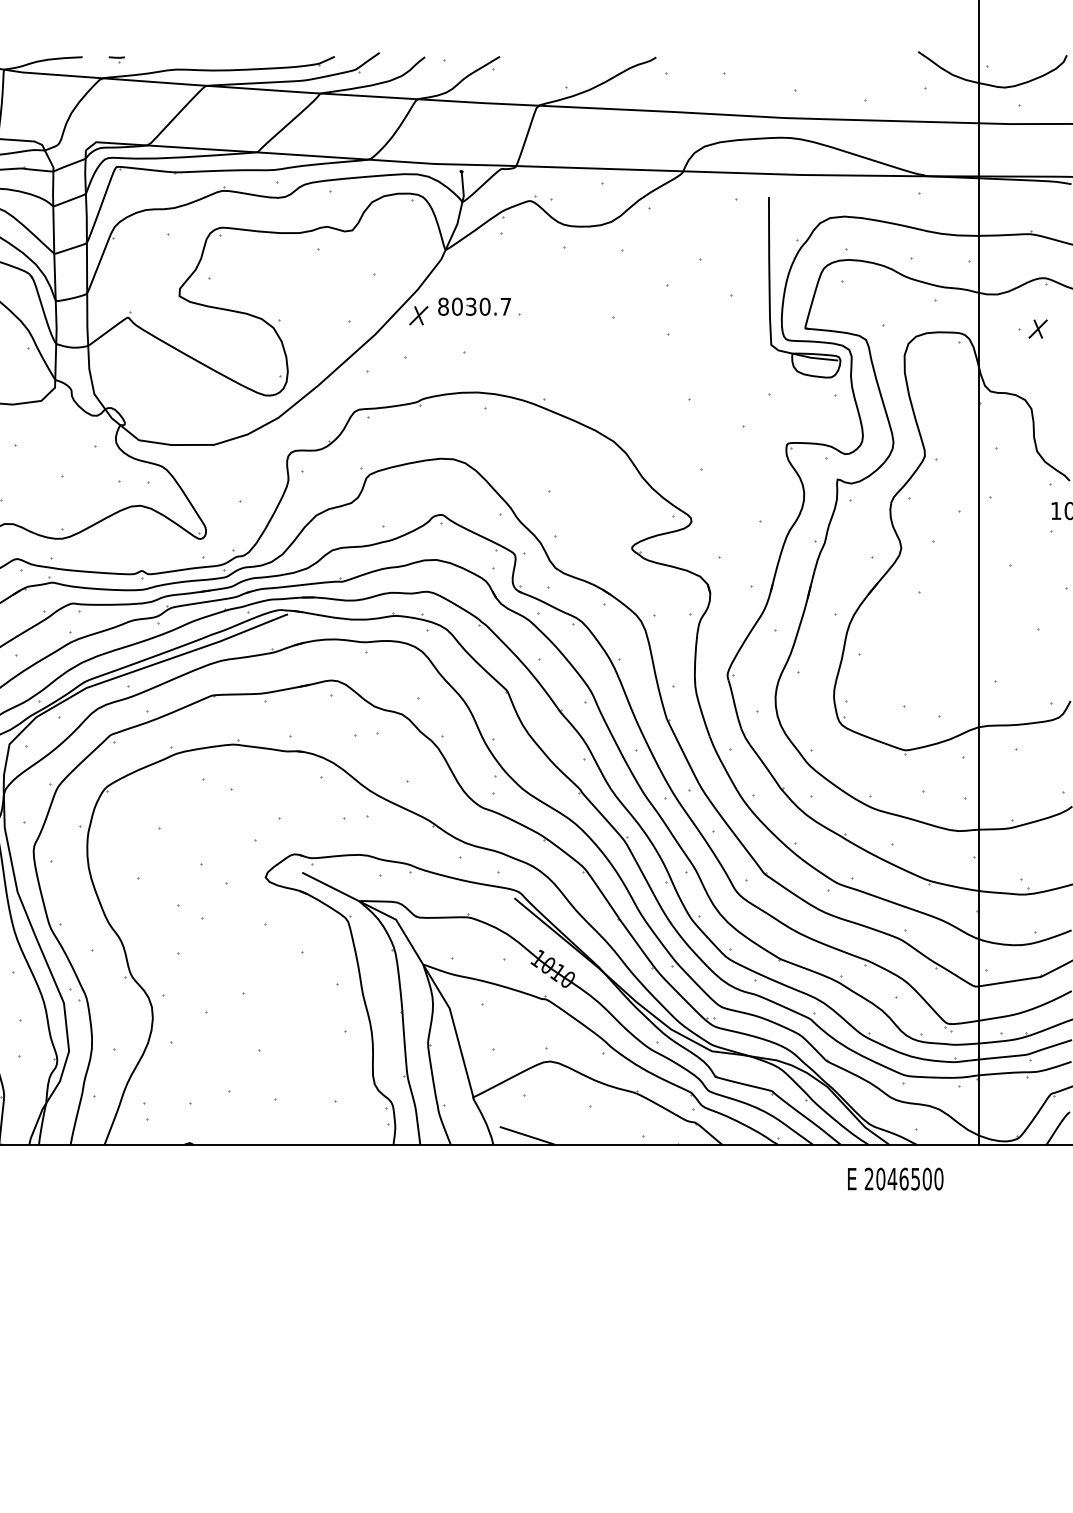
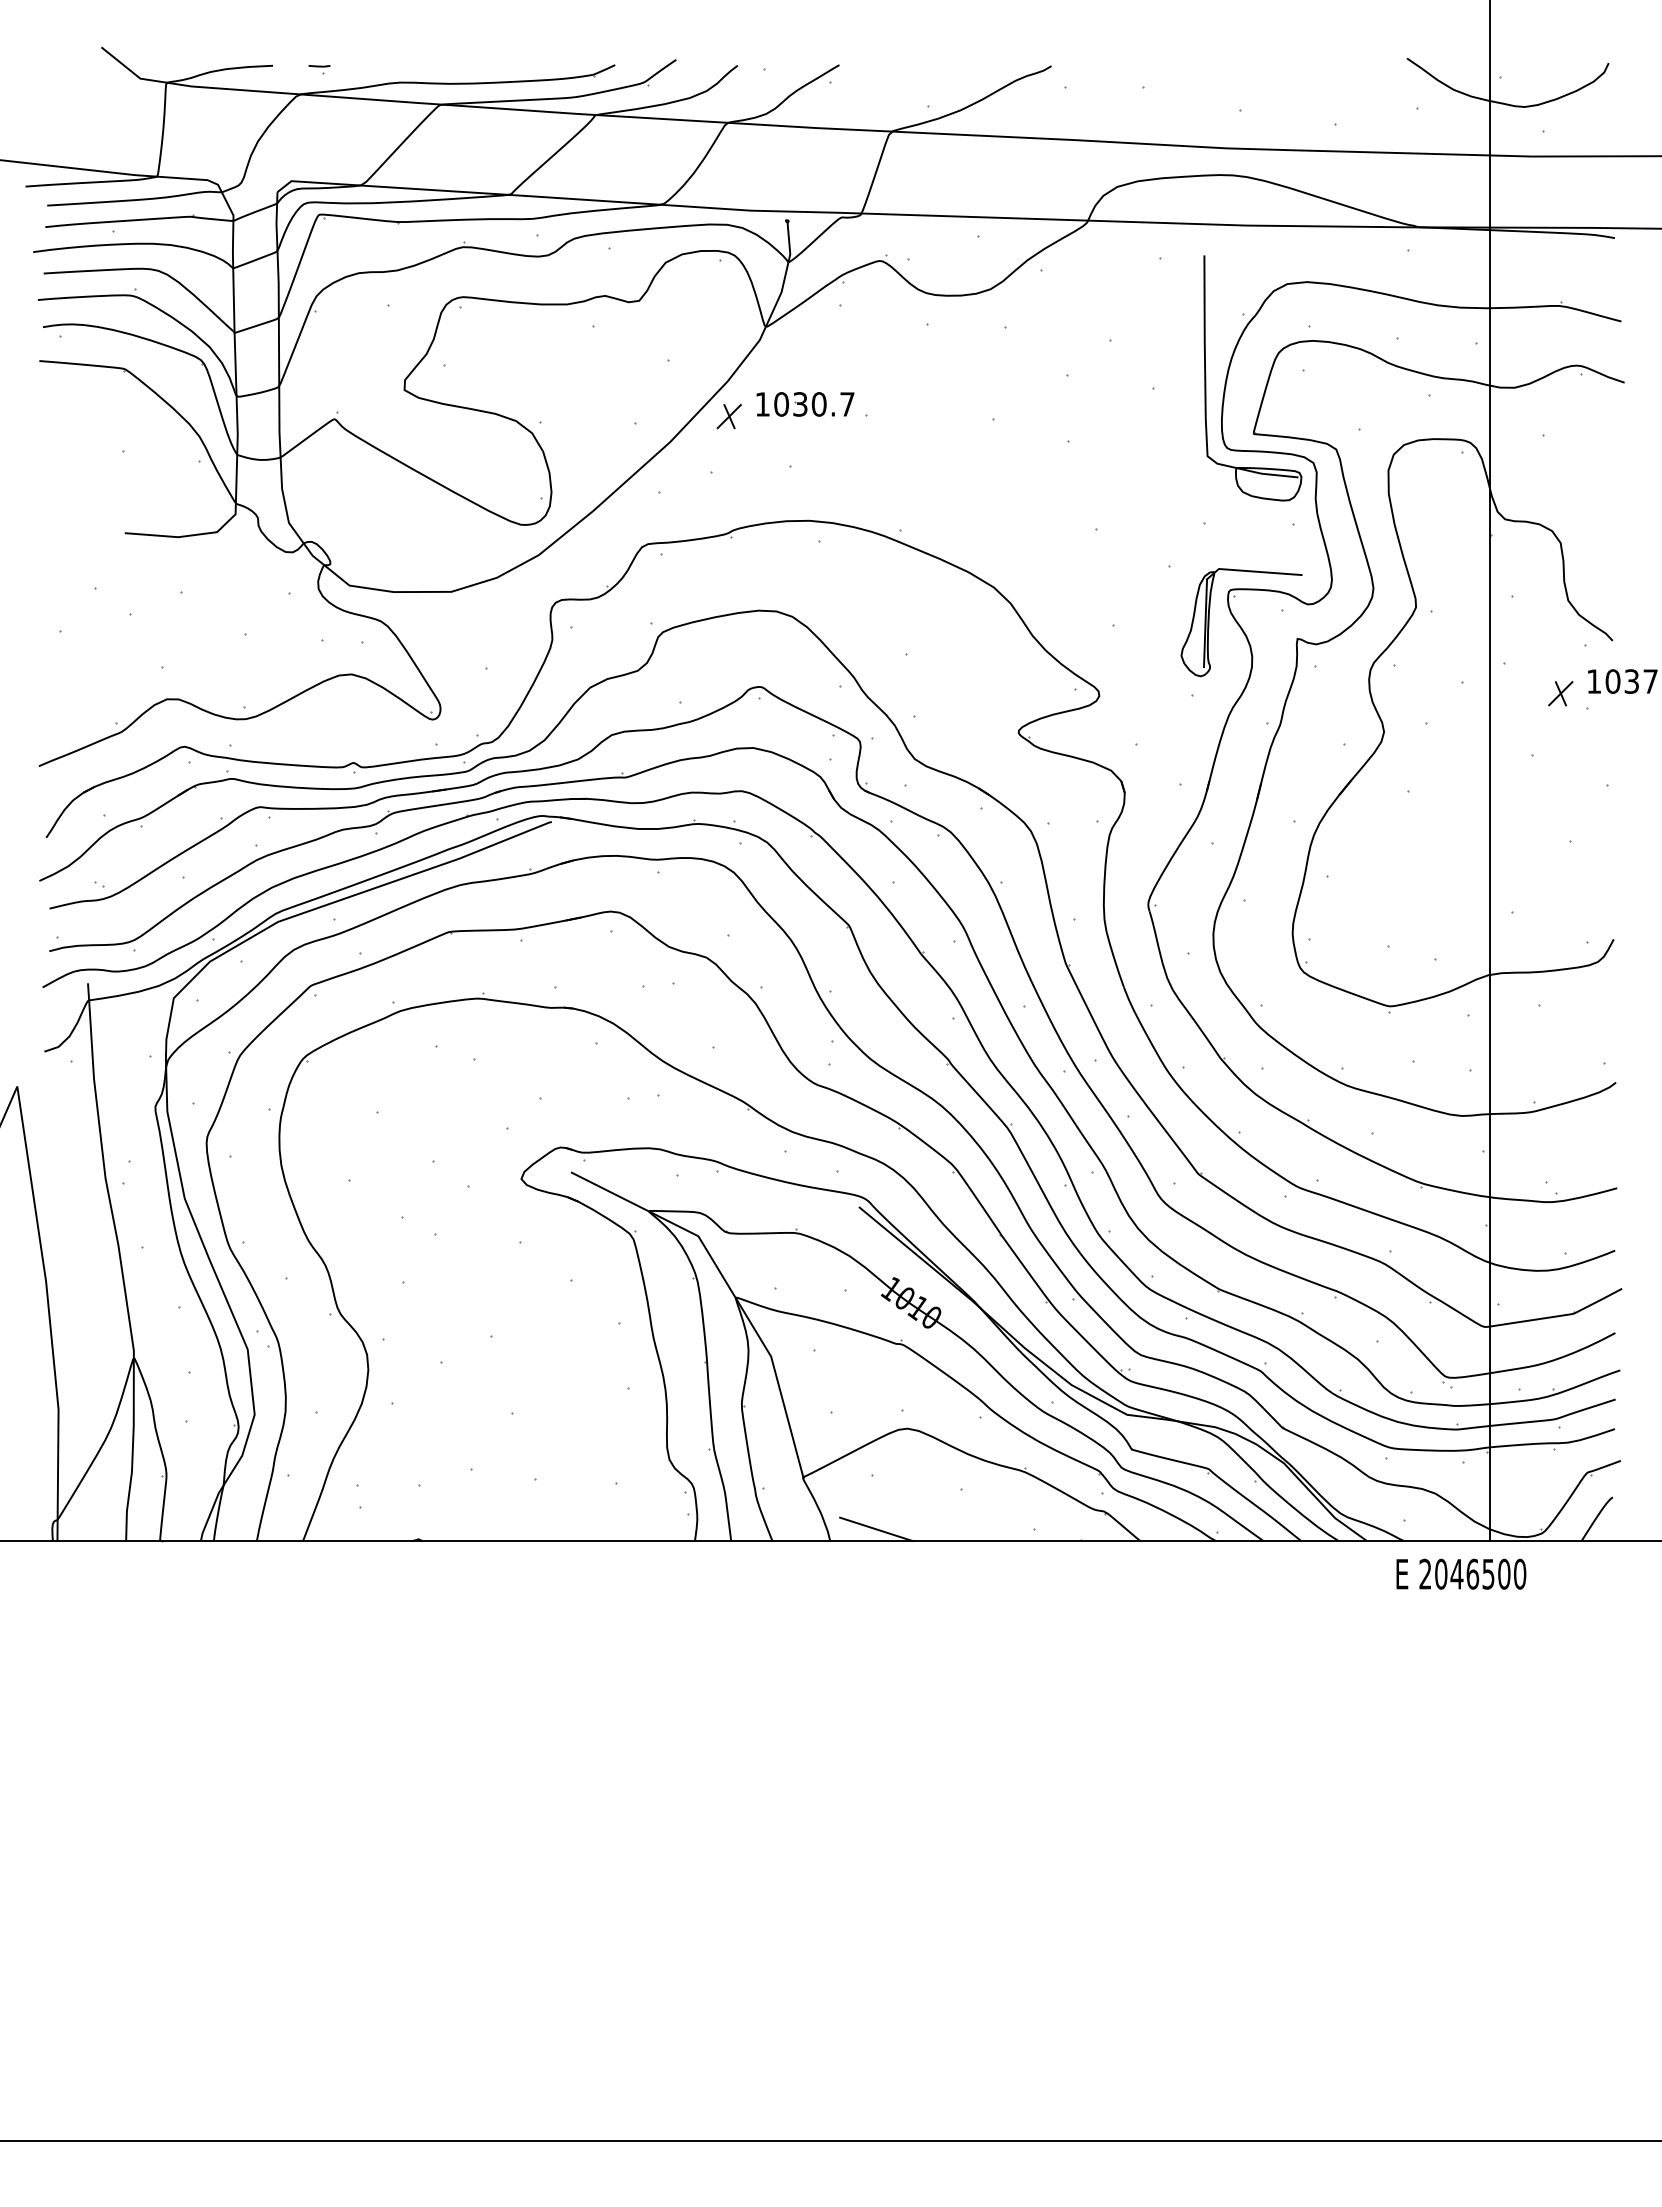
text: (443, 306) -> (762, 404), 8030.7 -> 1030.7
part: (1037, 328) -> (1560, 693), moved
part: (772, 467) -> (1209, 622), added
text: (895, 1178) -> (1461, 1573), moved

